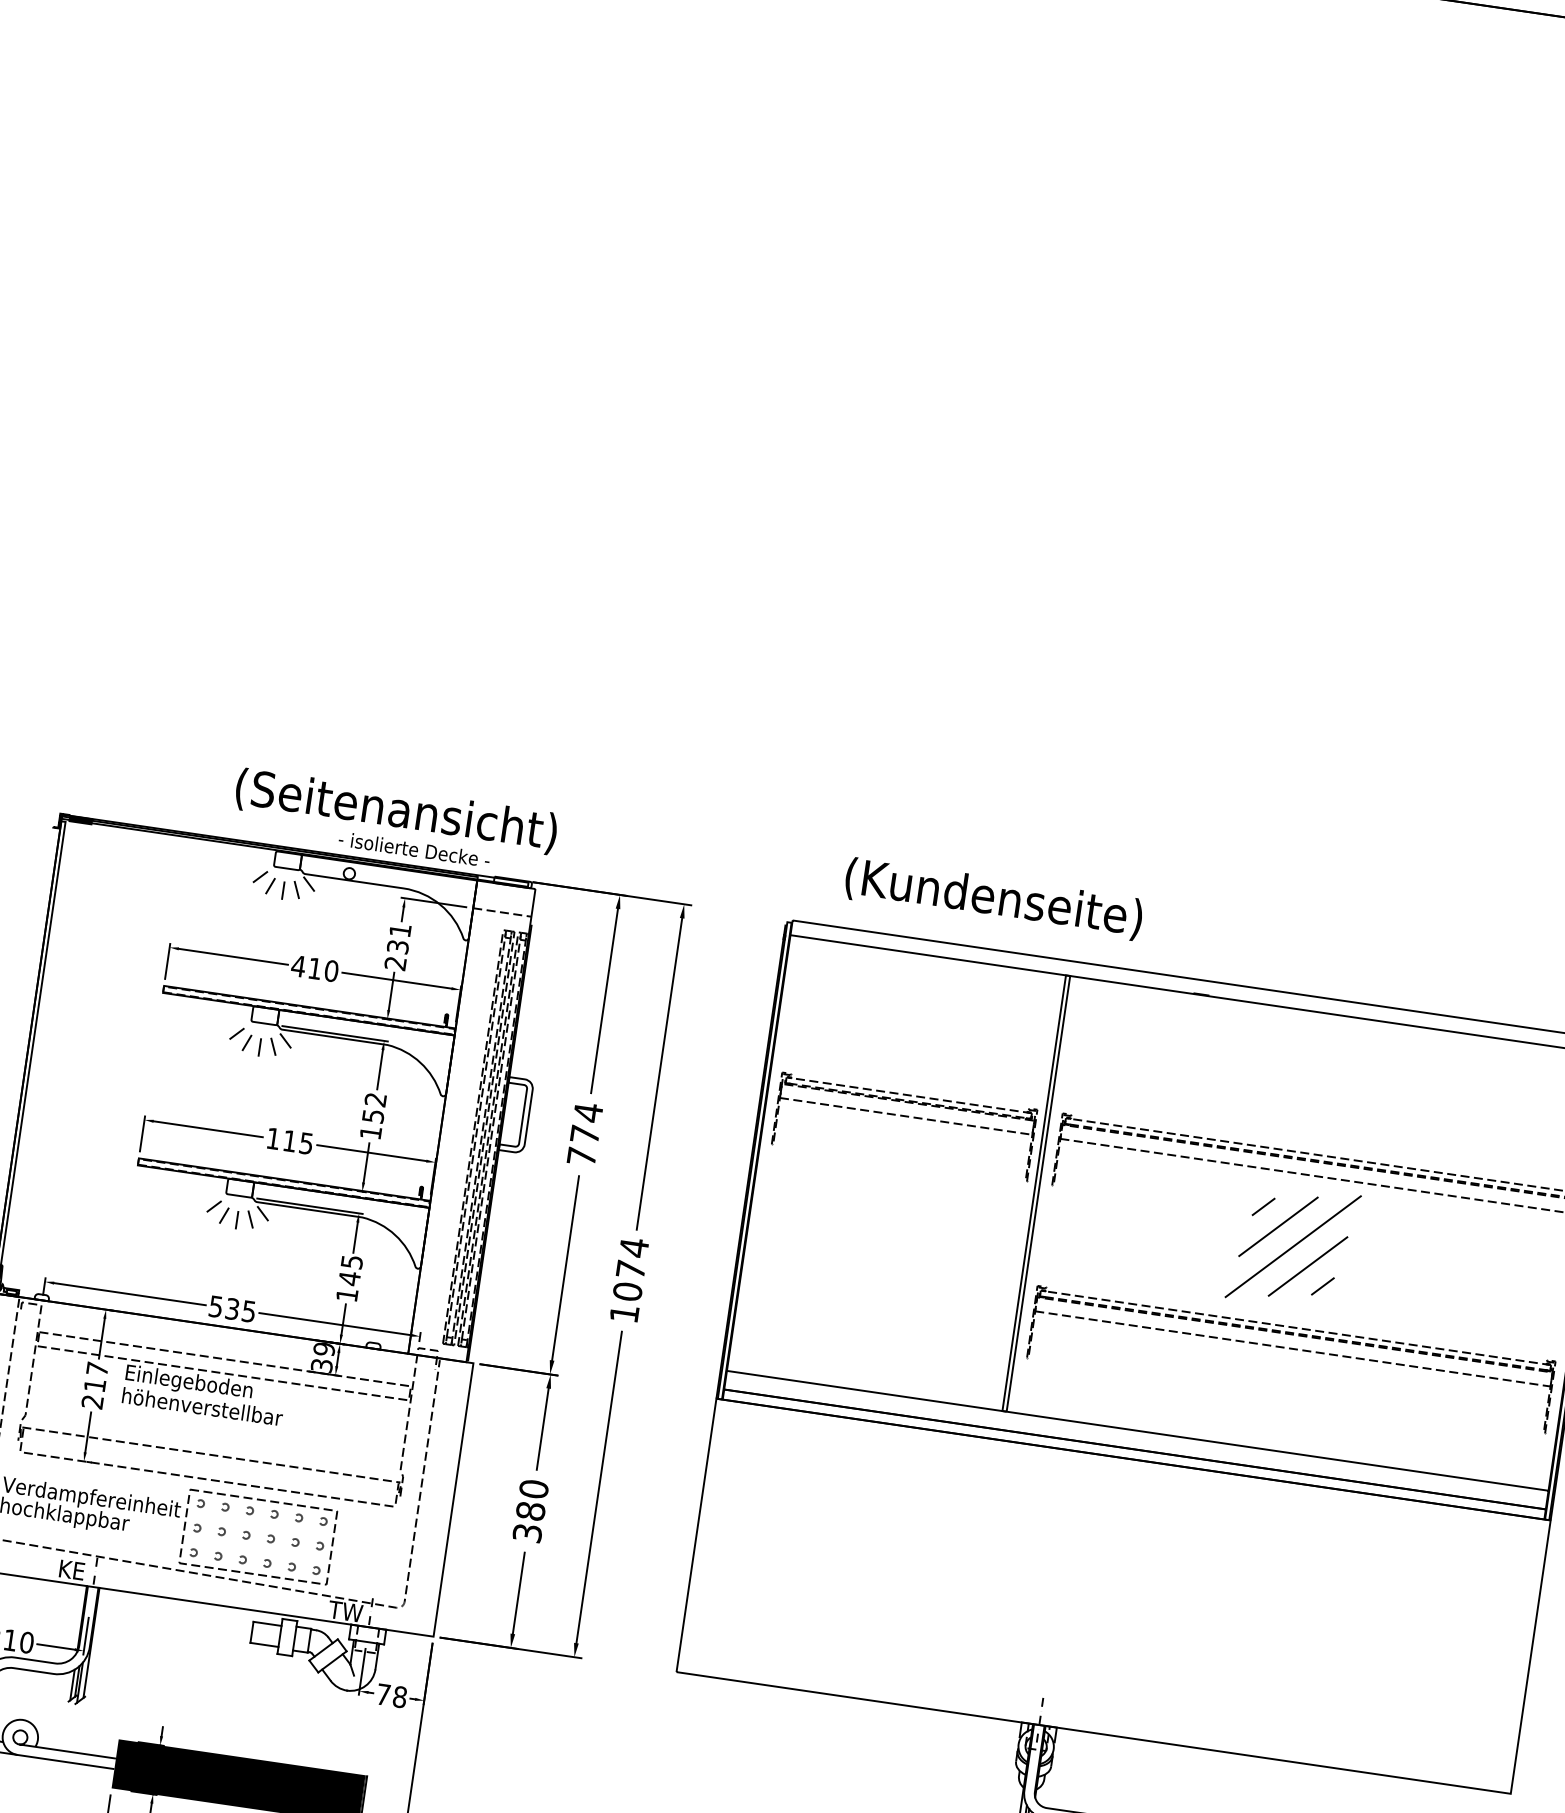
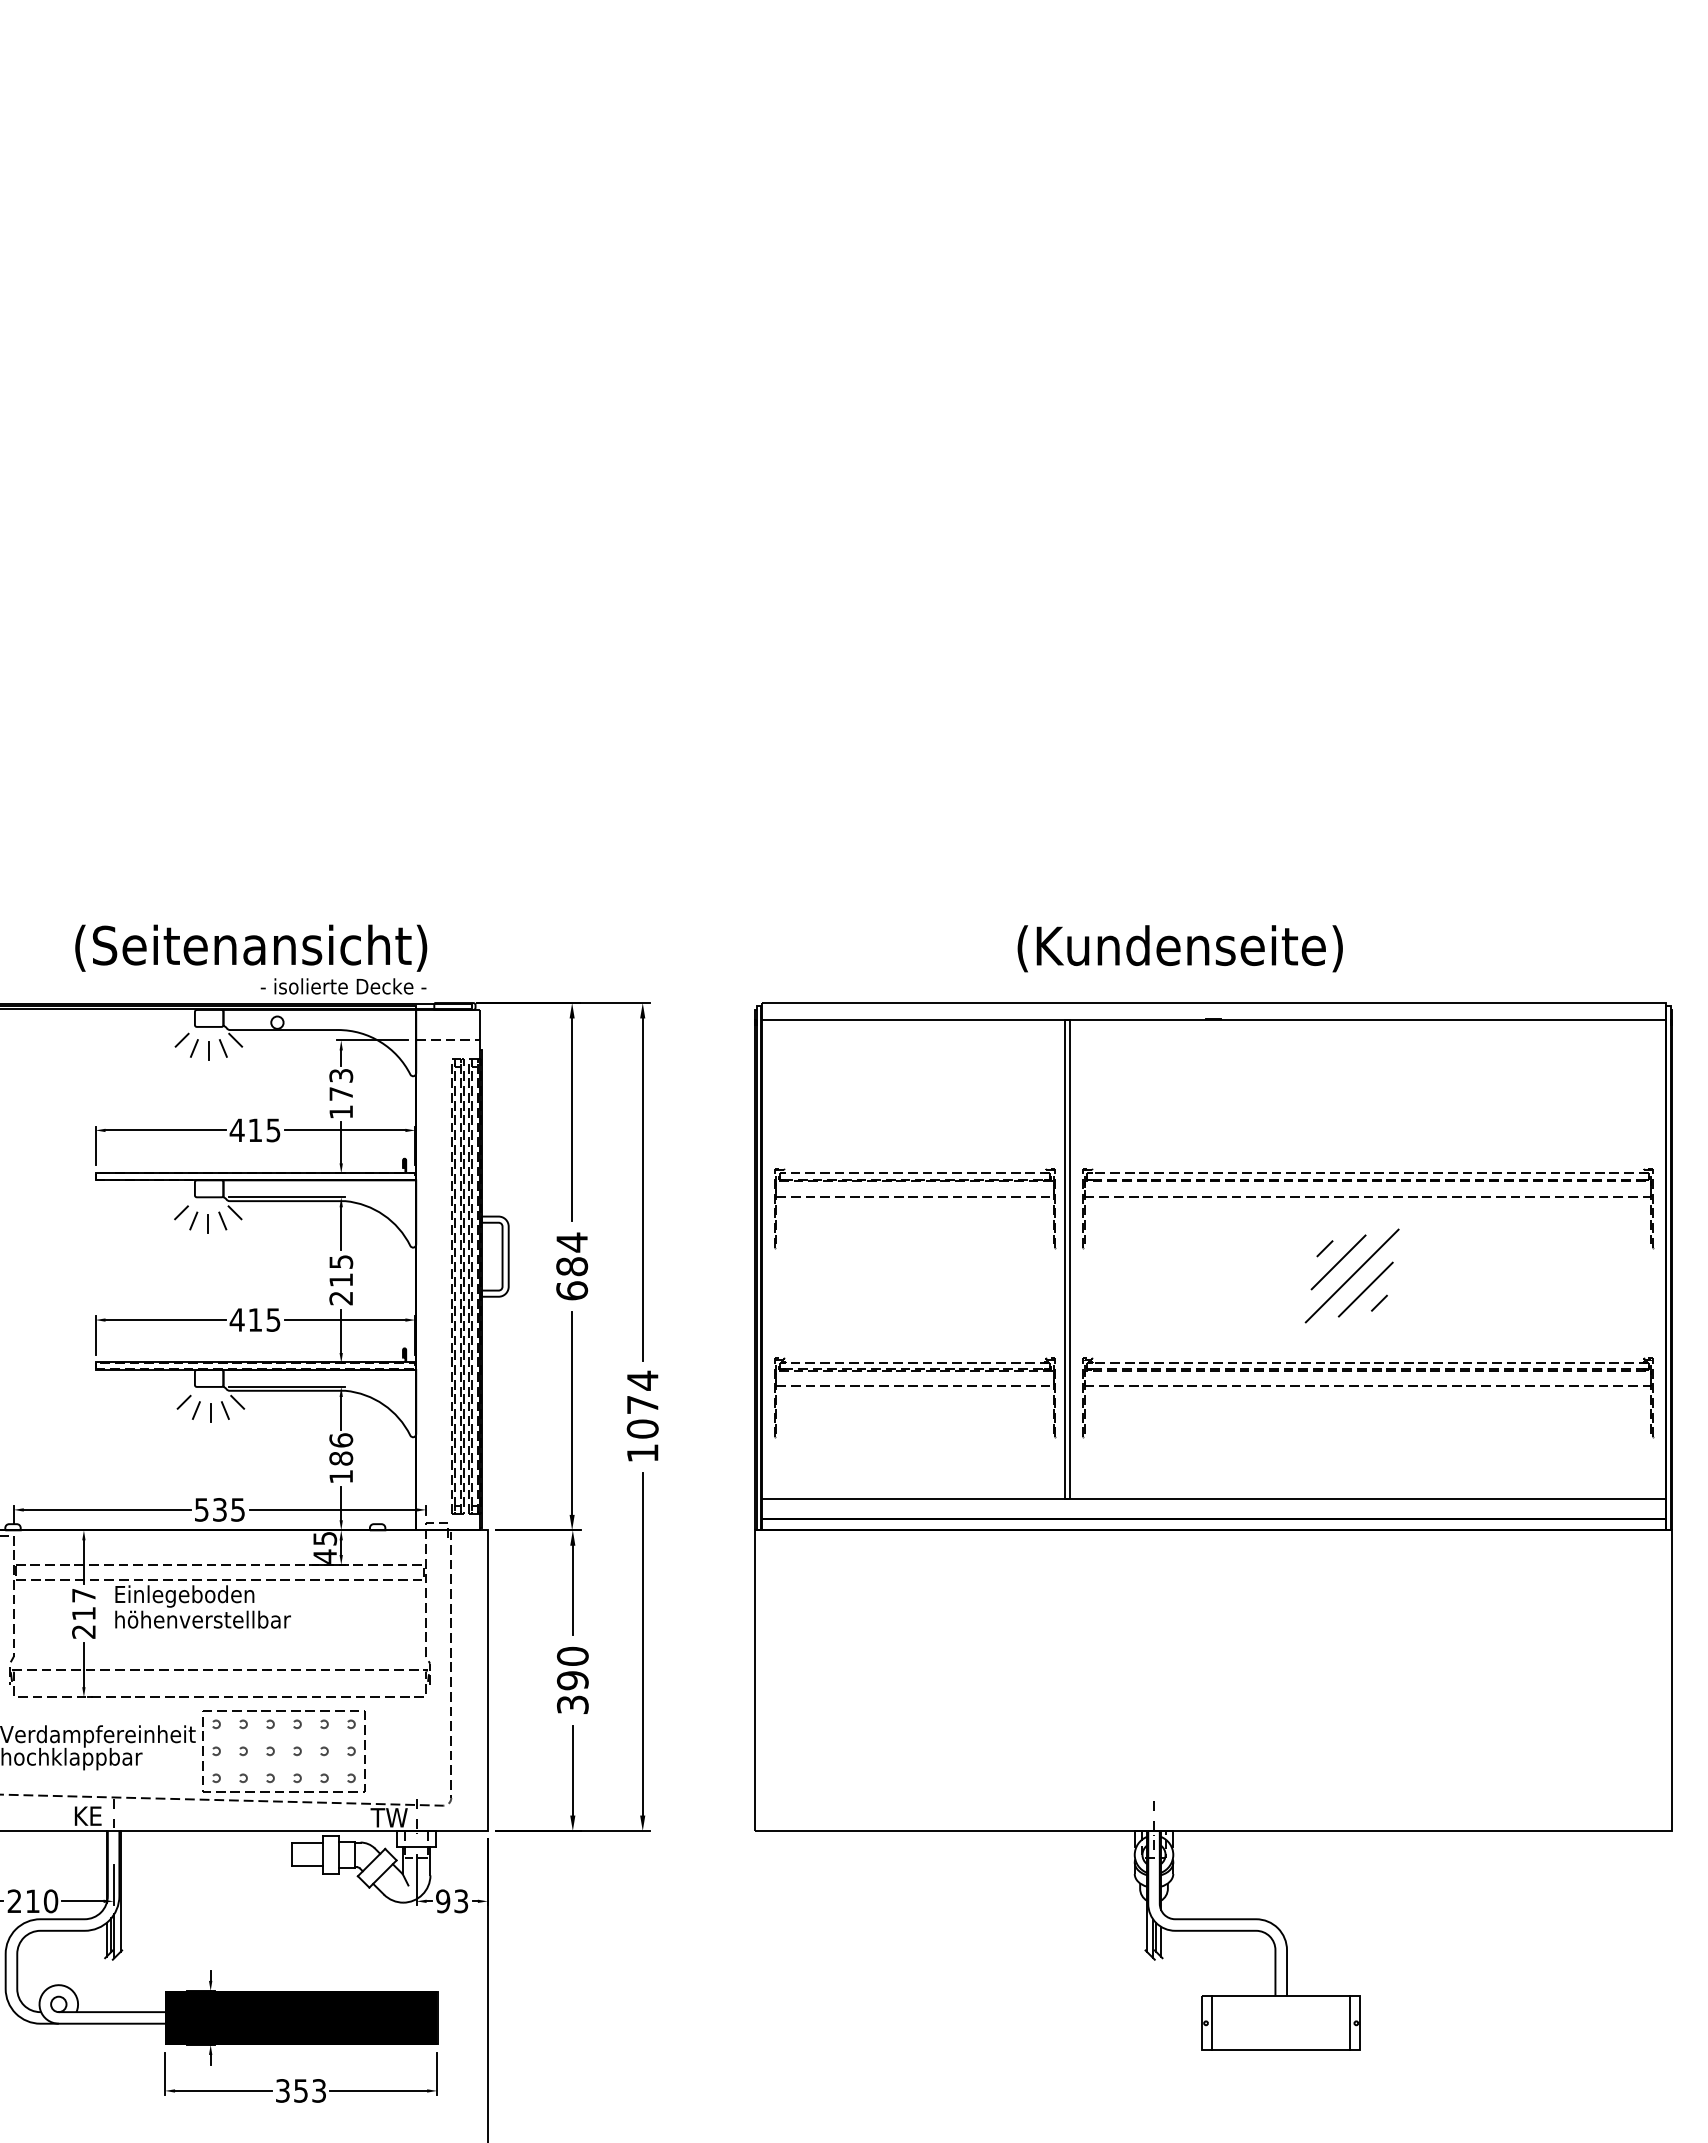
text: (396, 810) -> (251, 947), moved
text: (993, 898) -> (1179, 948), moved
text: (398, 947) -> (341, 1094), 231 -> 173
text: (331, 971) -> (273, 1130), 410 -> 415
text: (373, 1116) -> (341, 1280), 152 -> 215
text: (272, 1138) -> (236, 1319), 115 -> 415
text: (583, 1145) -> (572, 1278), 774 -> 684
part: (1292, 1246) -> (1351, 1275), size x0.71
text: (351, 1270) -> (341, 1449), 145 -> 186
part: (881, 1289) -> (915, 1386), added
text: (323, 1357) -> (325, 1547), 39 -> 45
text: (530, 1511) -> (572, 1680), 380 -> 390
text: (392, 1696) -> (452, 1901), 78 -> 93

